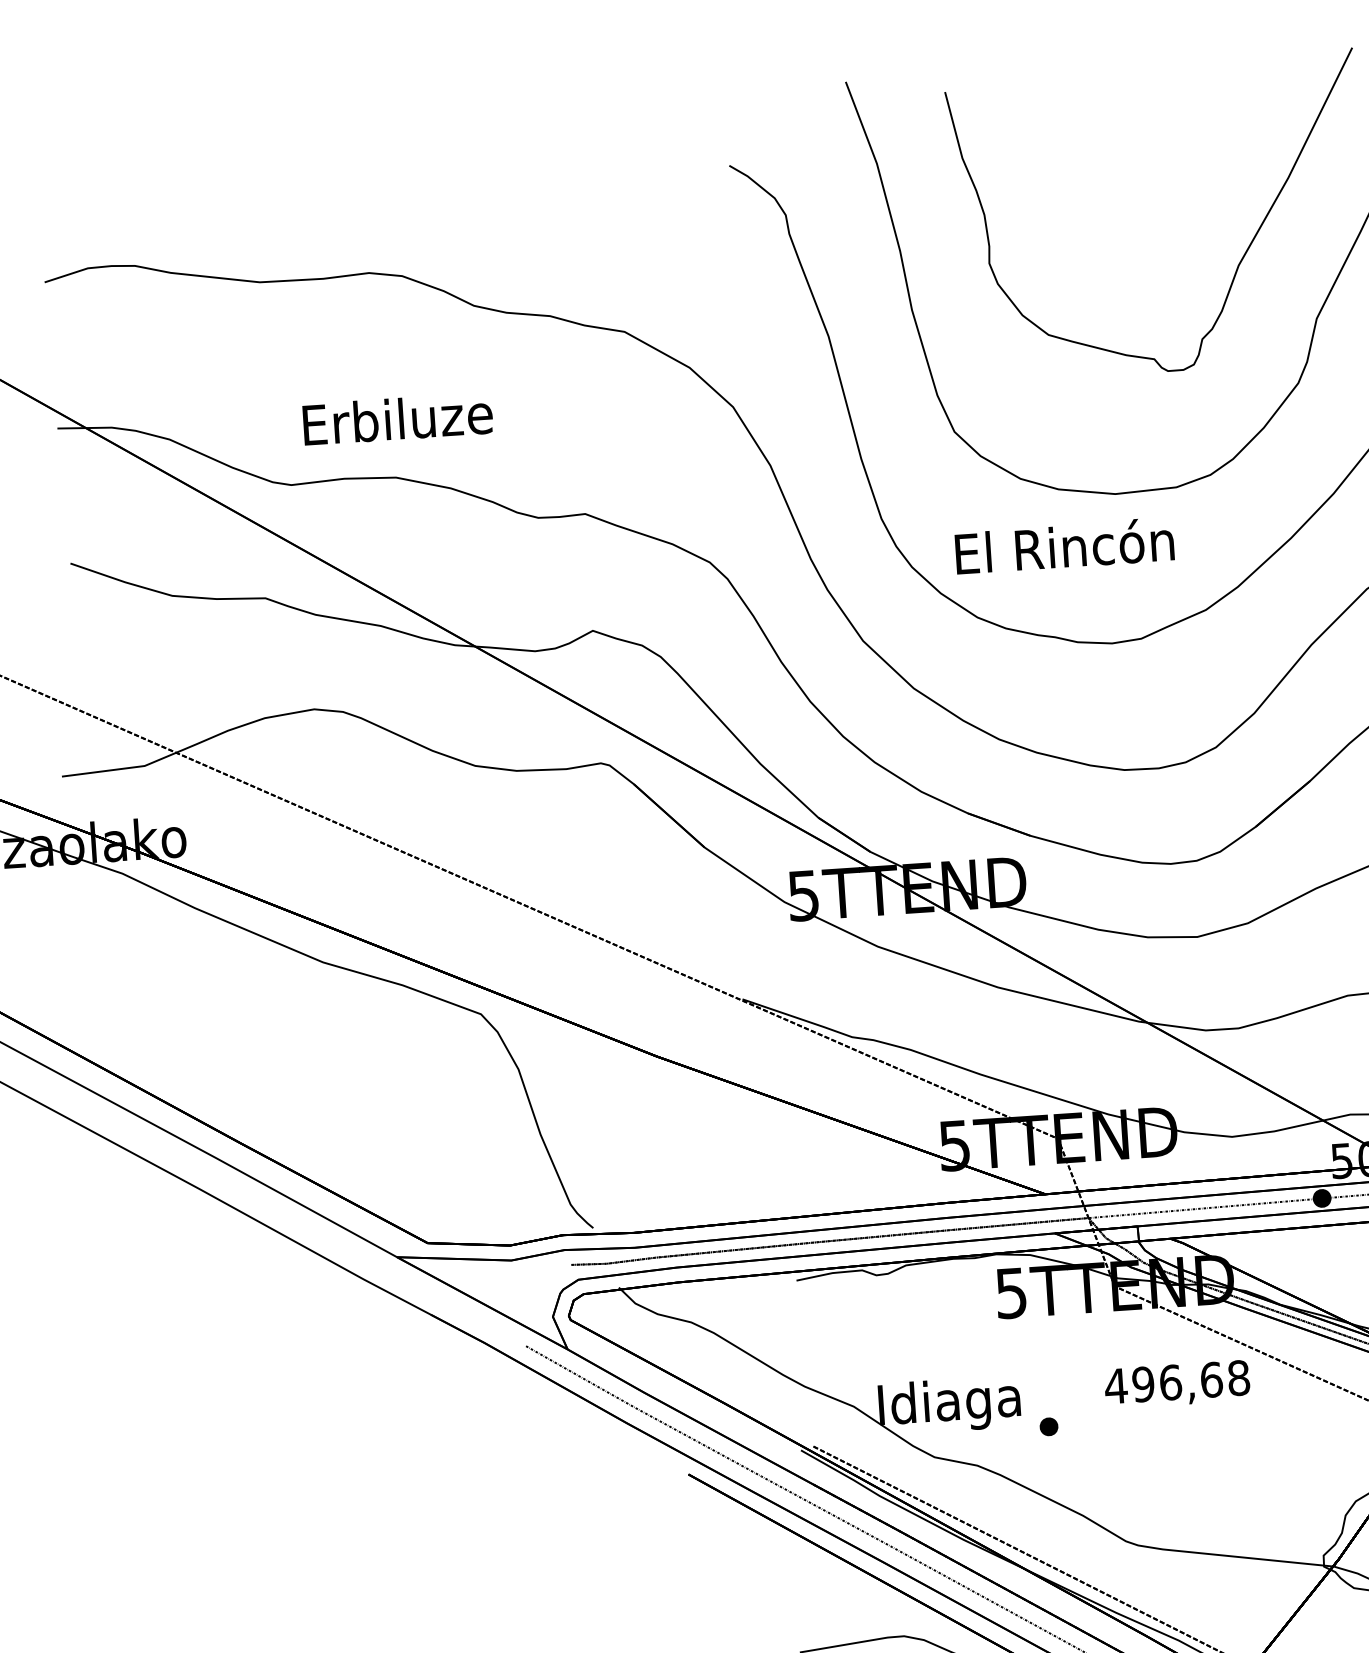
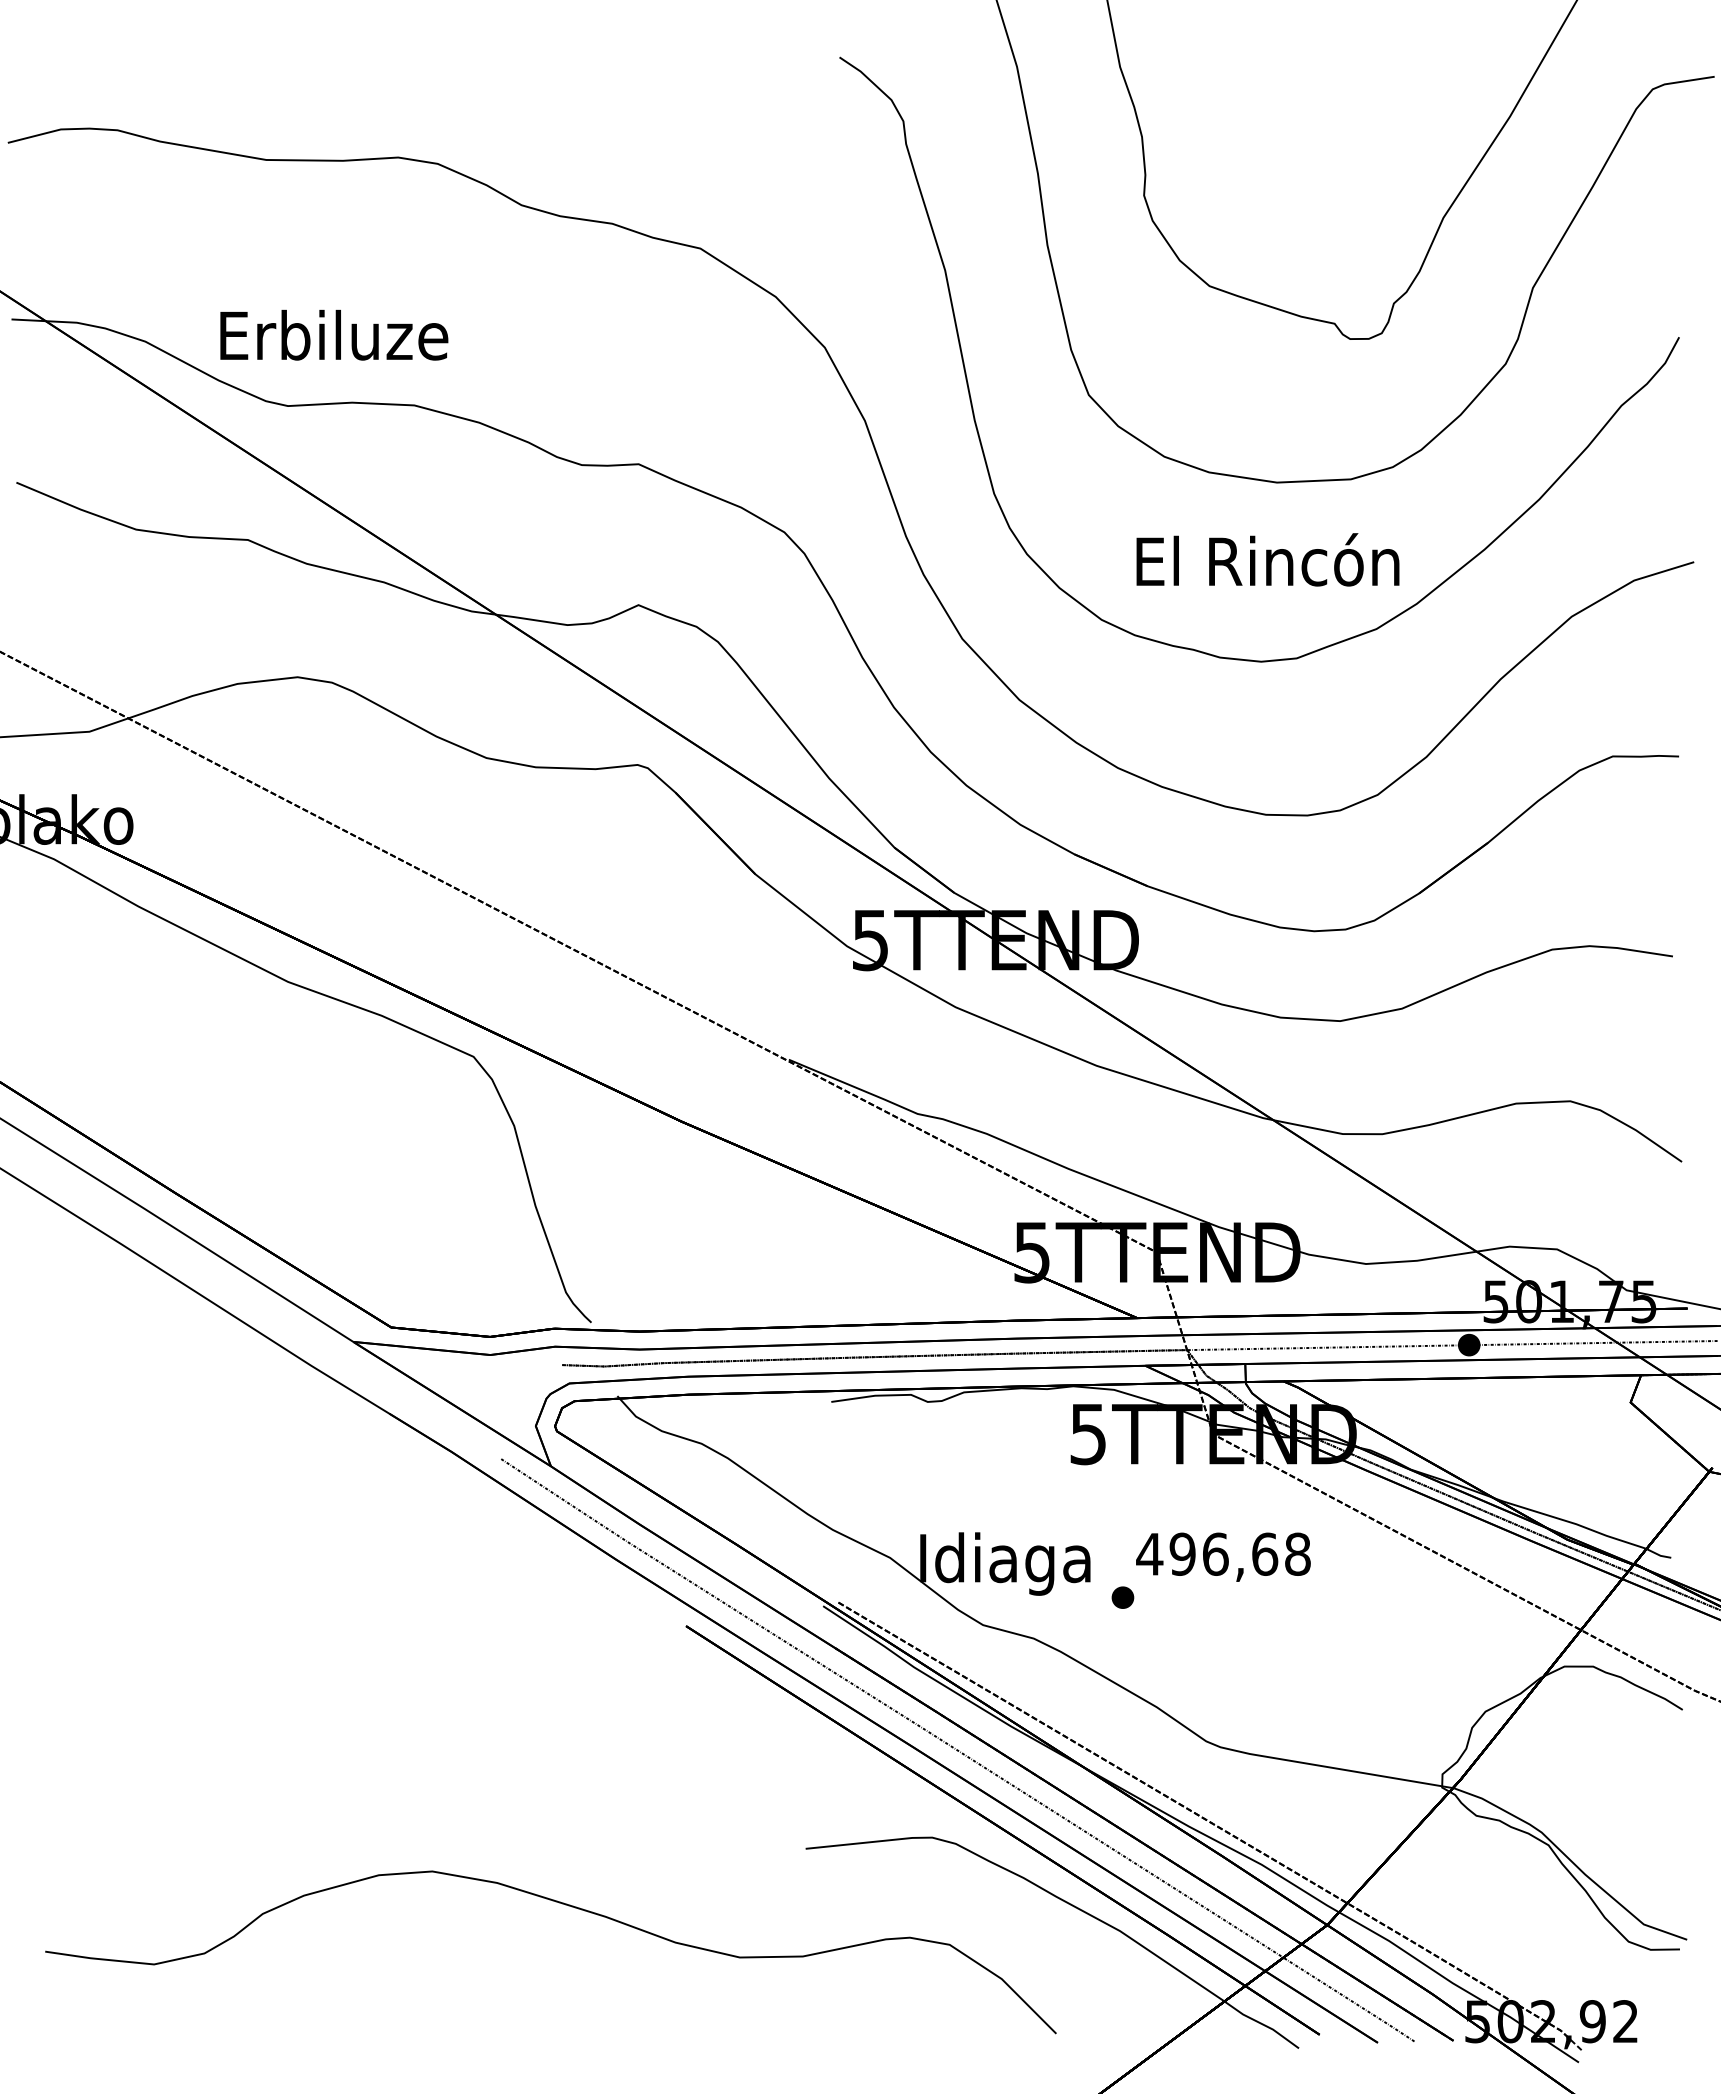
text: (398, 418) -> (334, 334), moved
text: (1064, 545) -> (1267, 559), moved
text: (1177, 1384) -> (1223, 1556), moved

